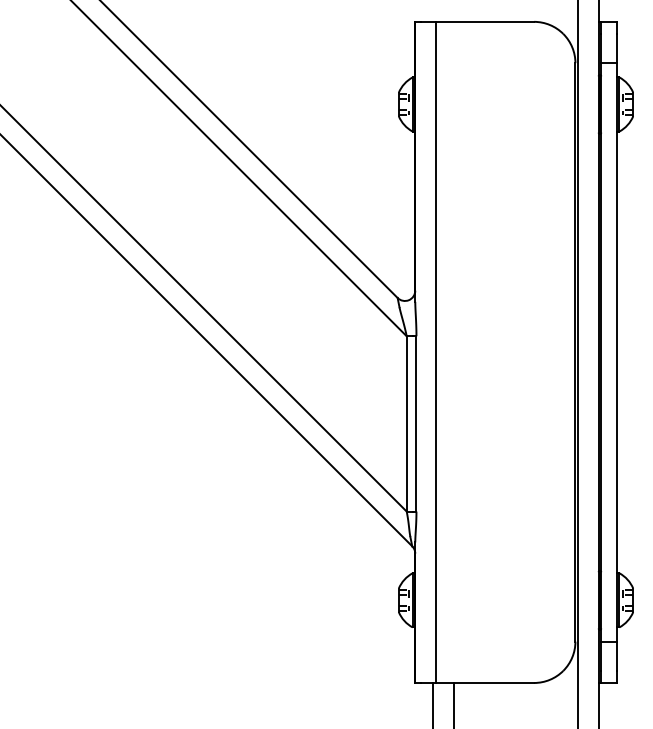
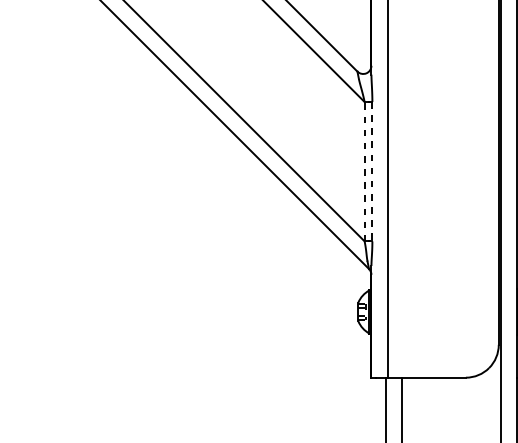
line: (406, 423) -> (364, 171), solid -> dashed
line: (416, 423) -> (372, 171), solid -> dashed

